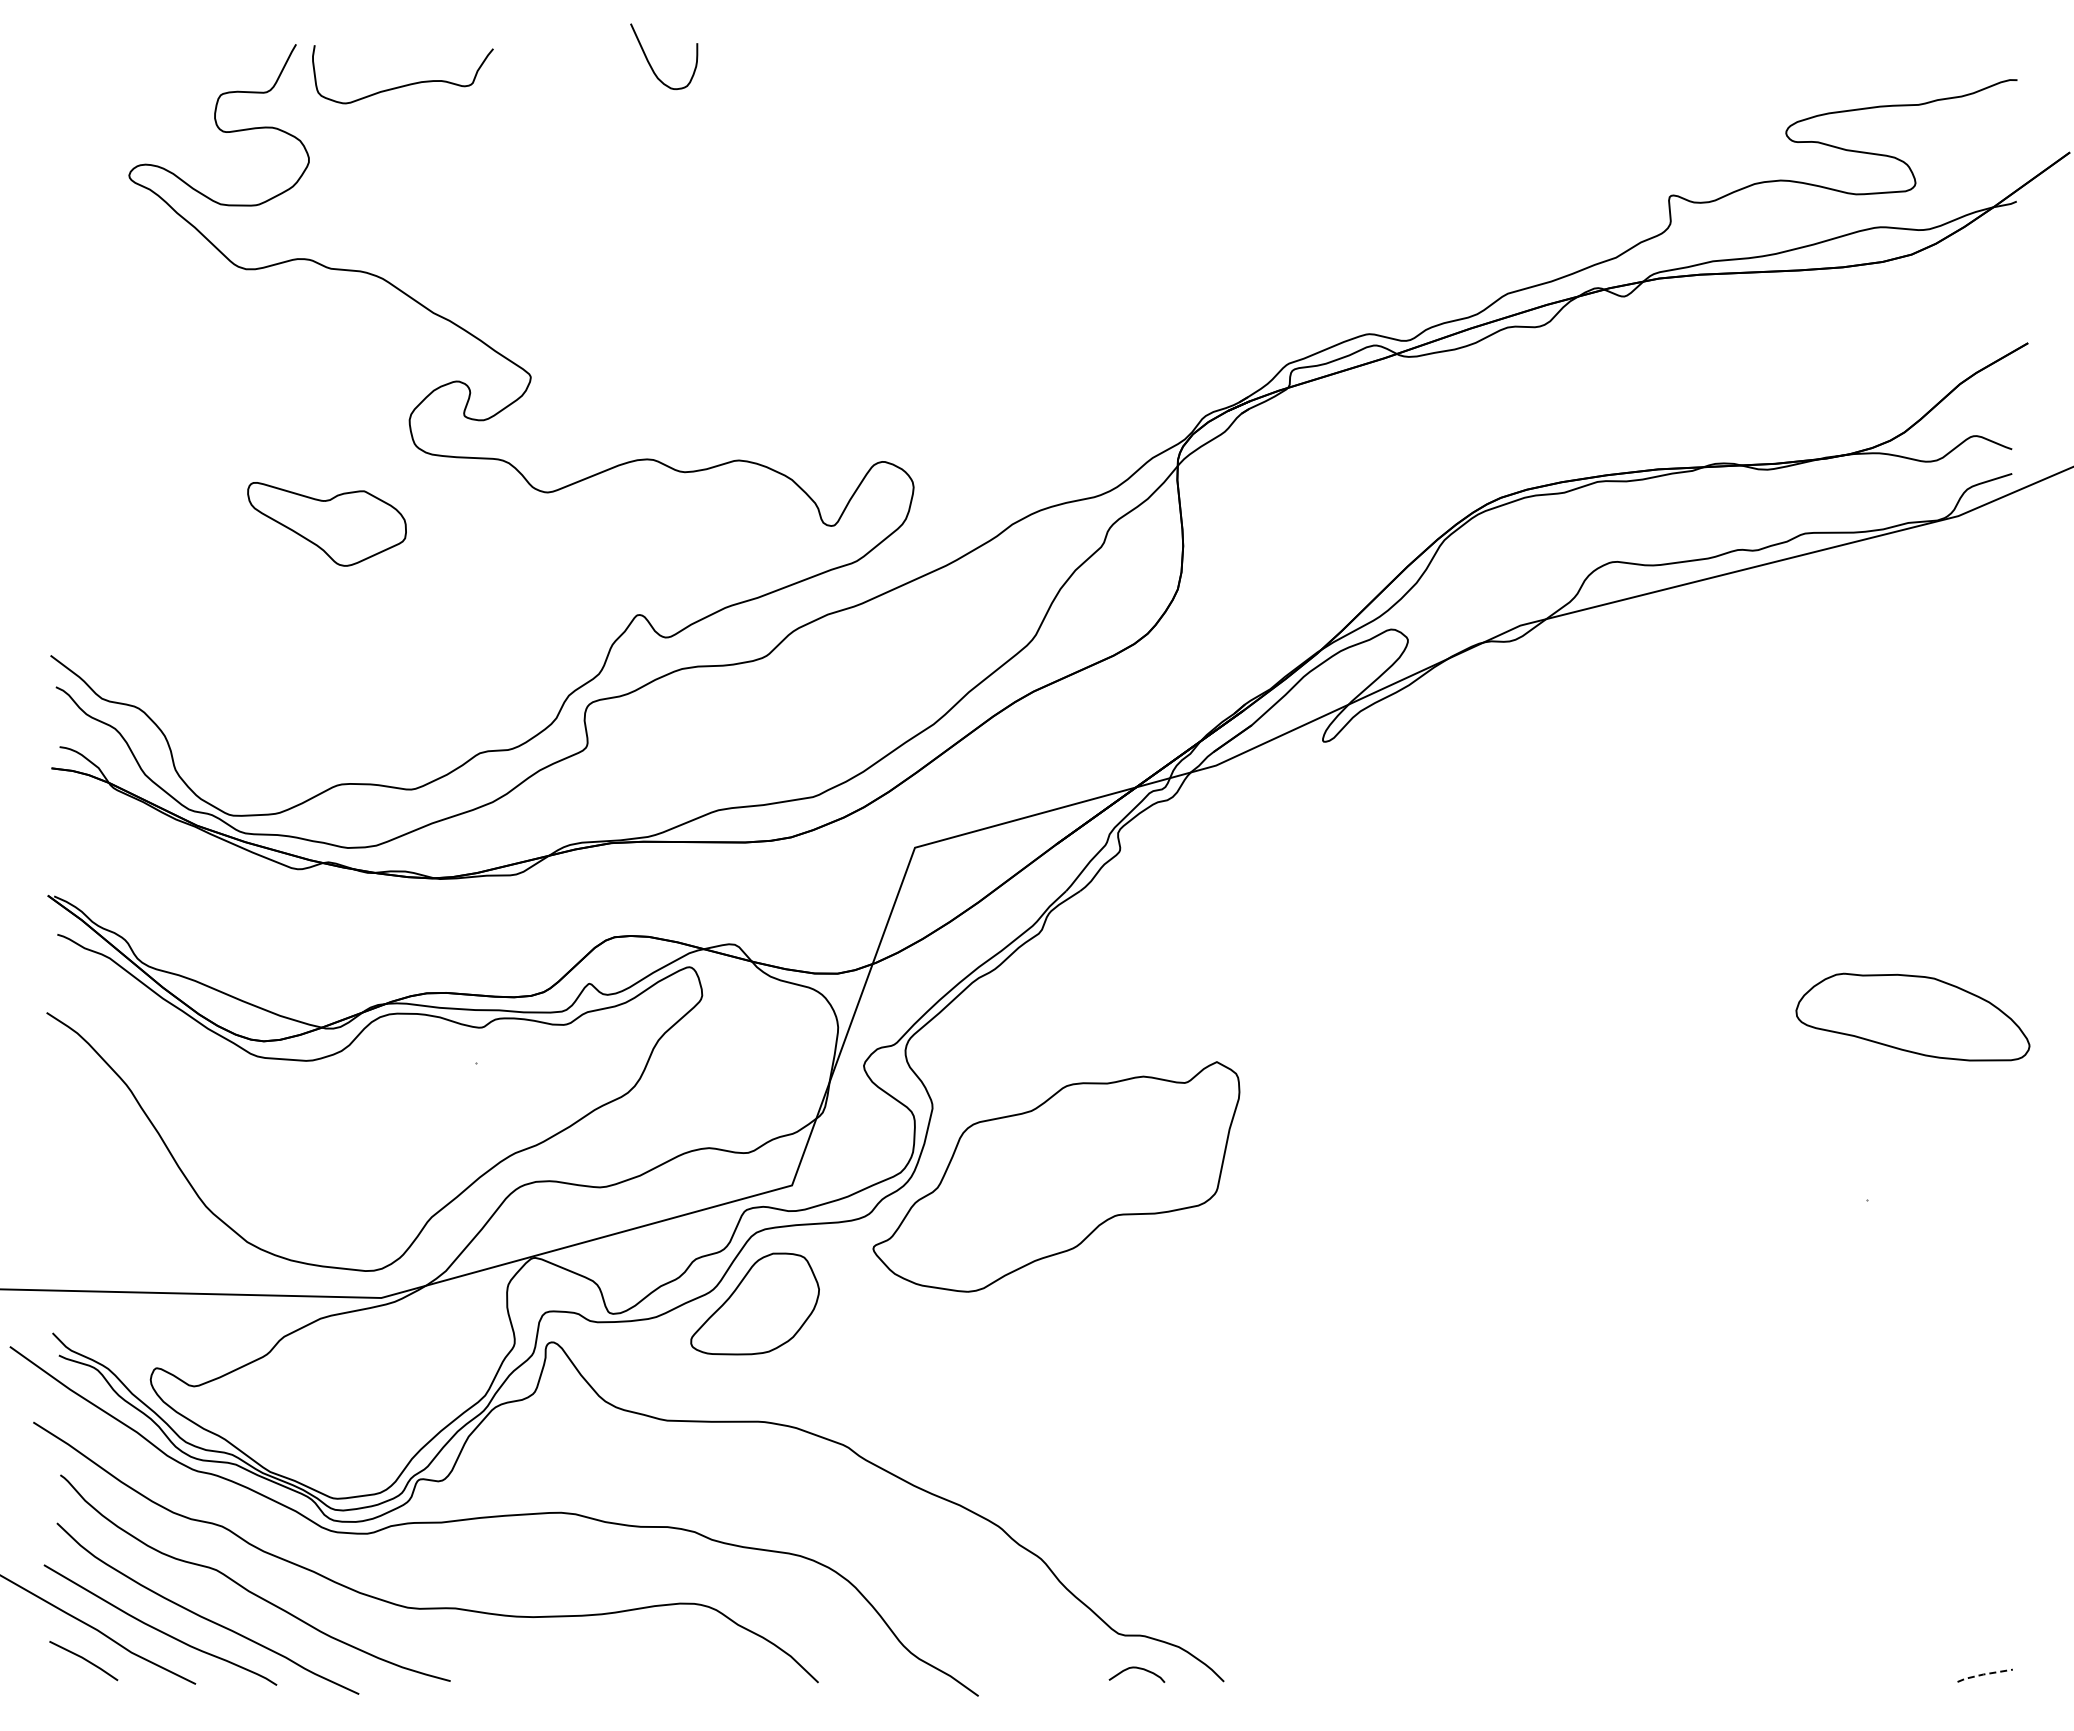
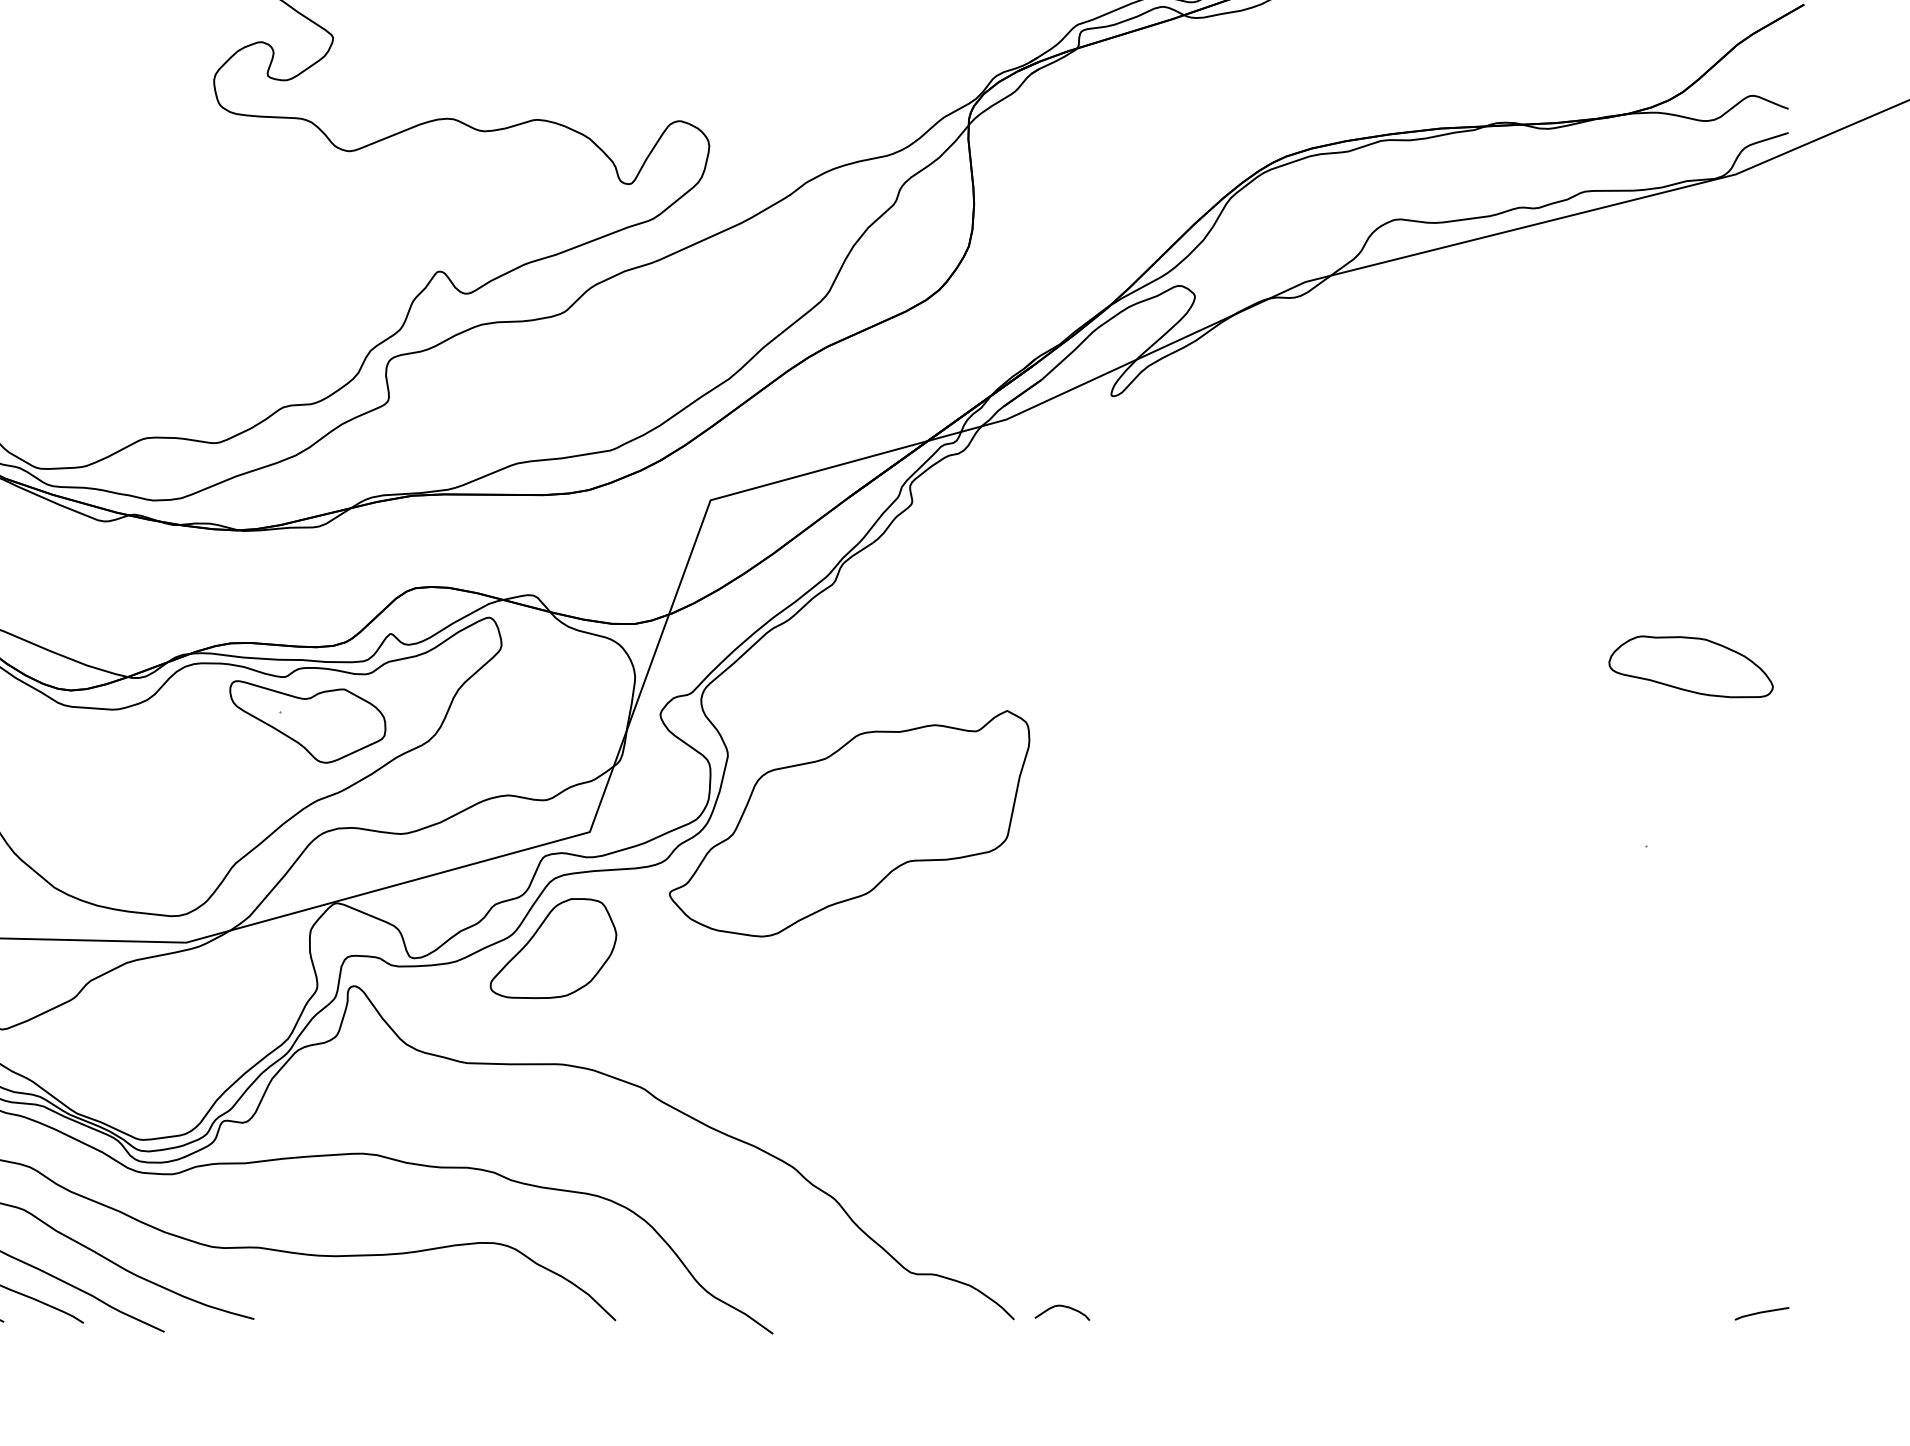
part: (326, 524) -> (307, 722), moved
part: (1912, 1017) -> (1690, 667), size x0.71
curve: (1139, 1669) -> (1064, 1307), moved
line: (1983, 1674) -> (1760, 1312), dashed -> solid

